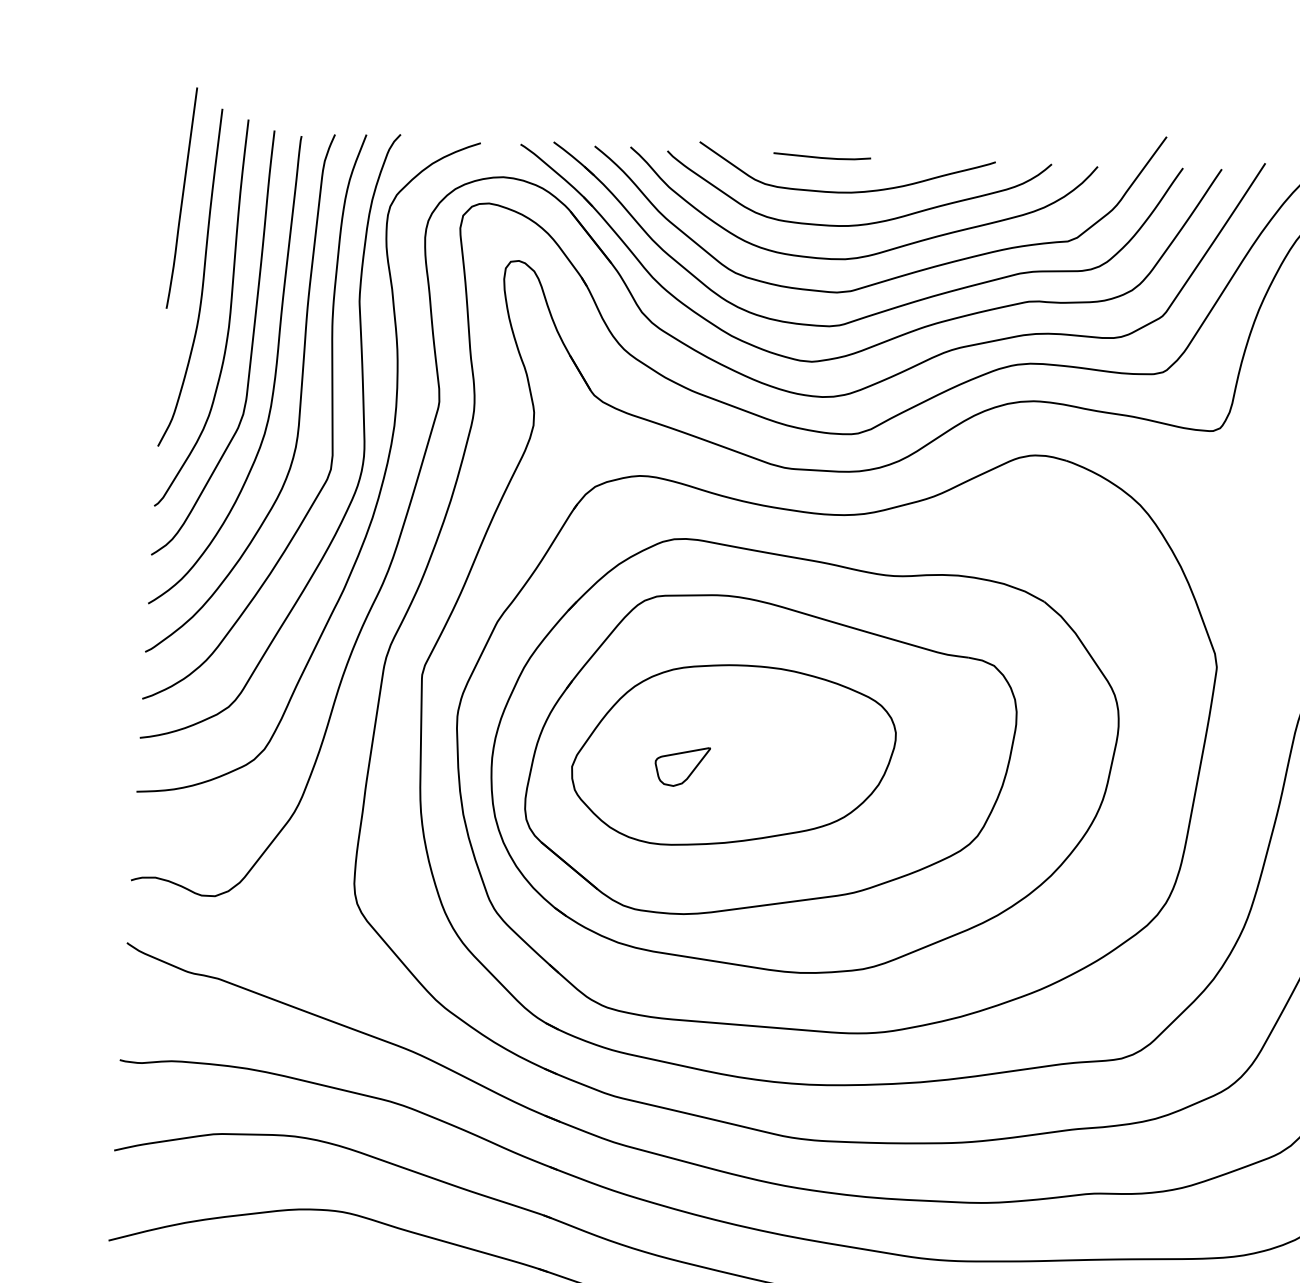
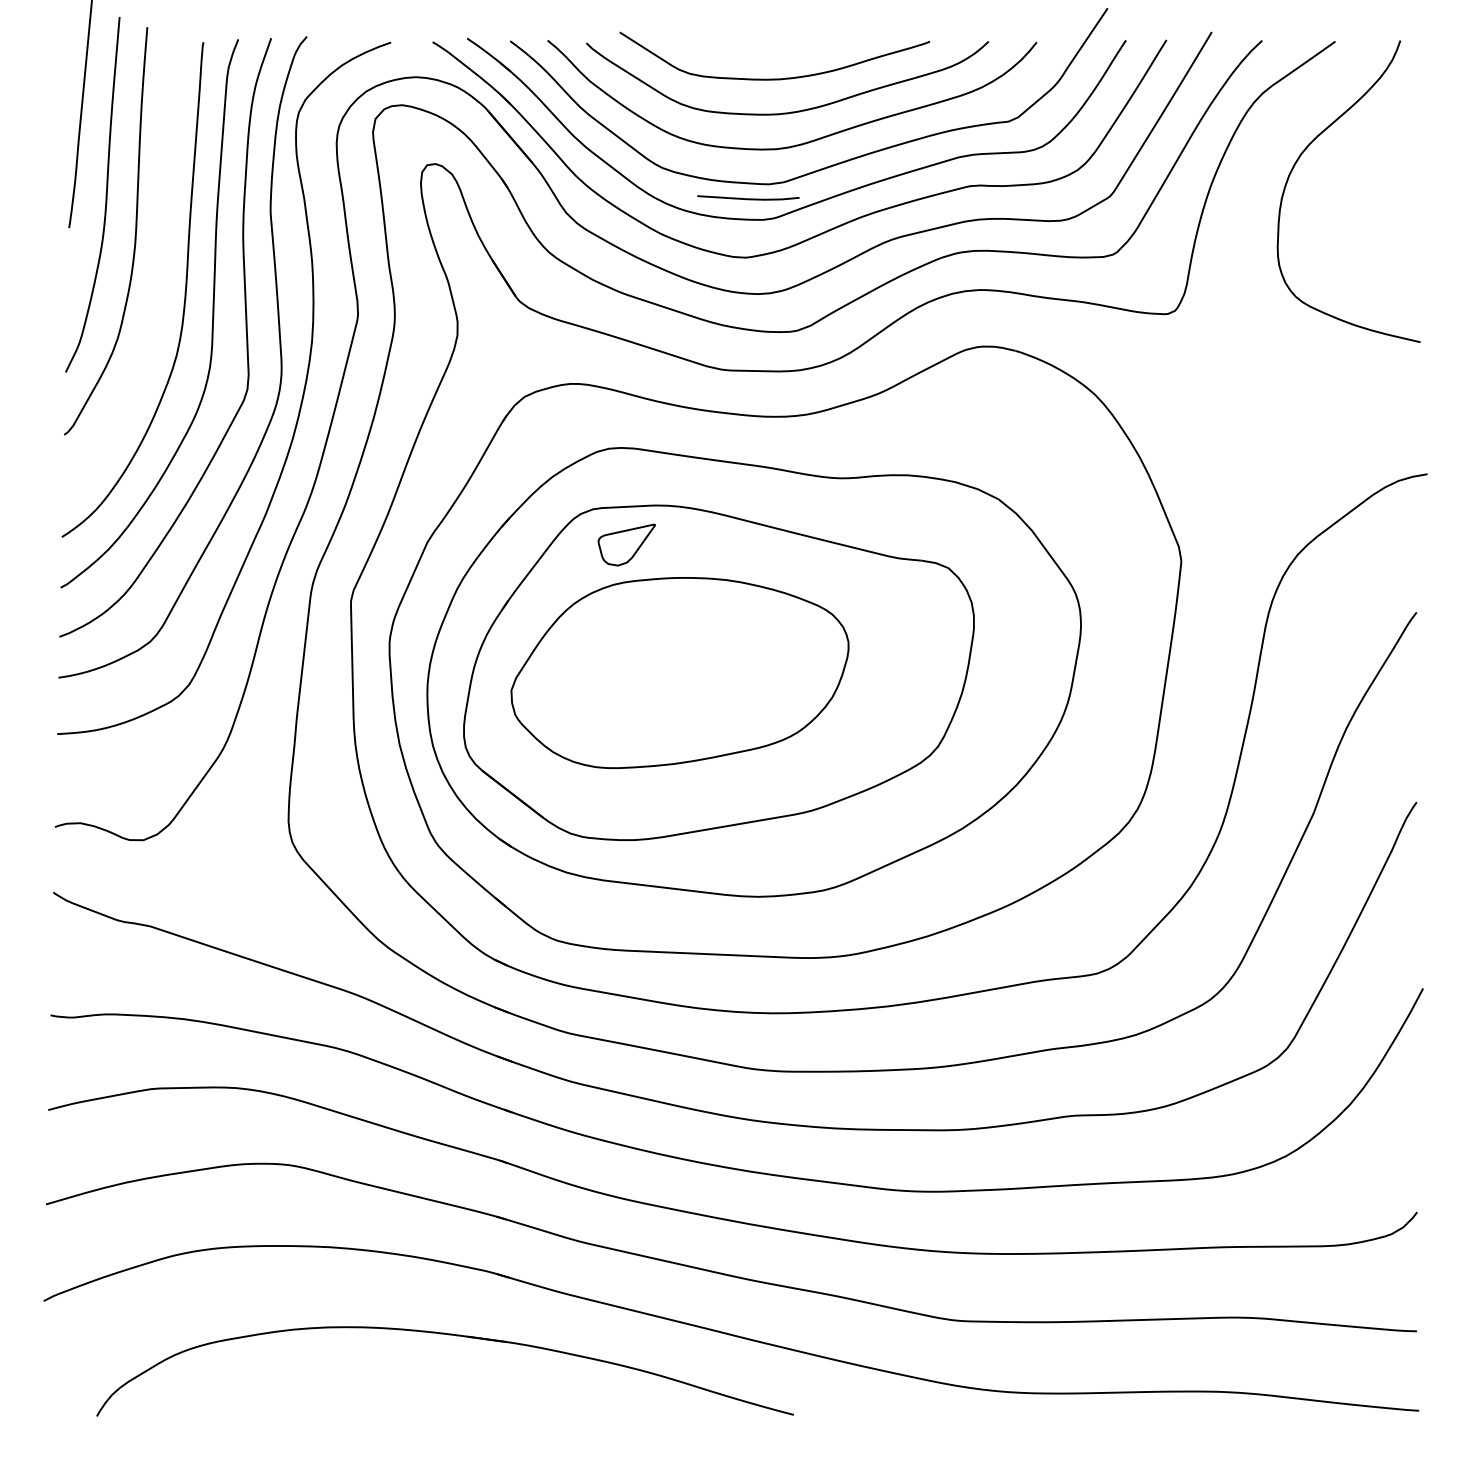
line: (822, 157) -> (748, 198), moved
curve: (251, 343) -> (159, 261), removed
part: (682, 766) -> (626, 544), moved

